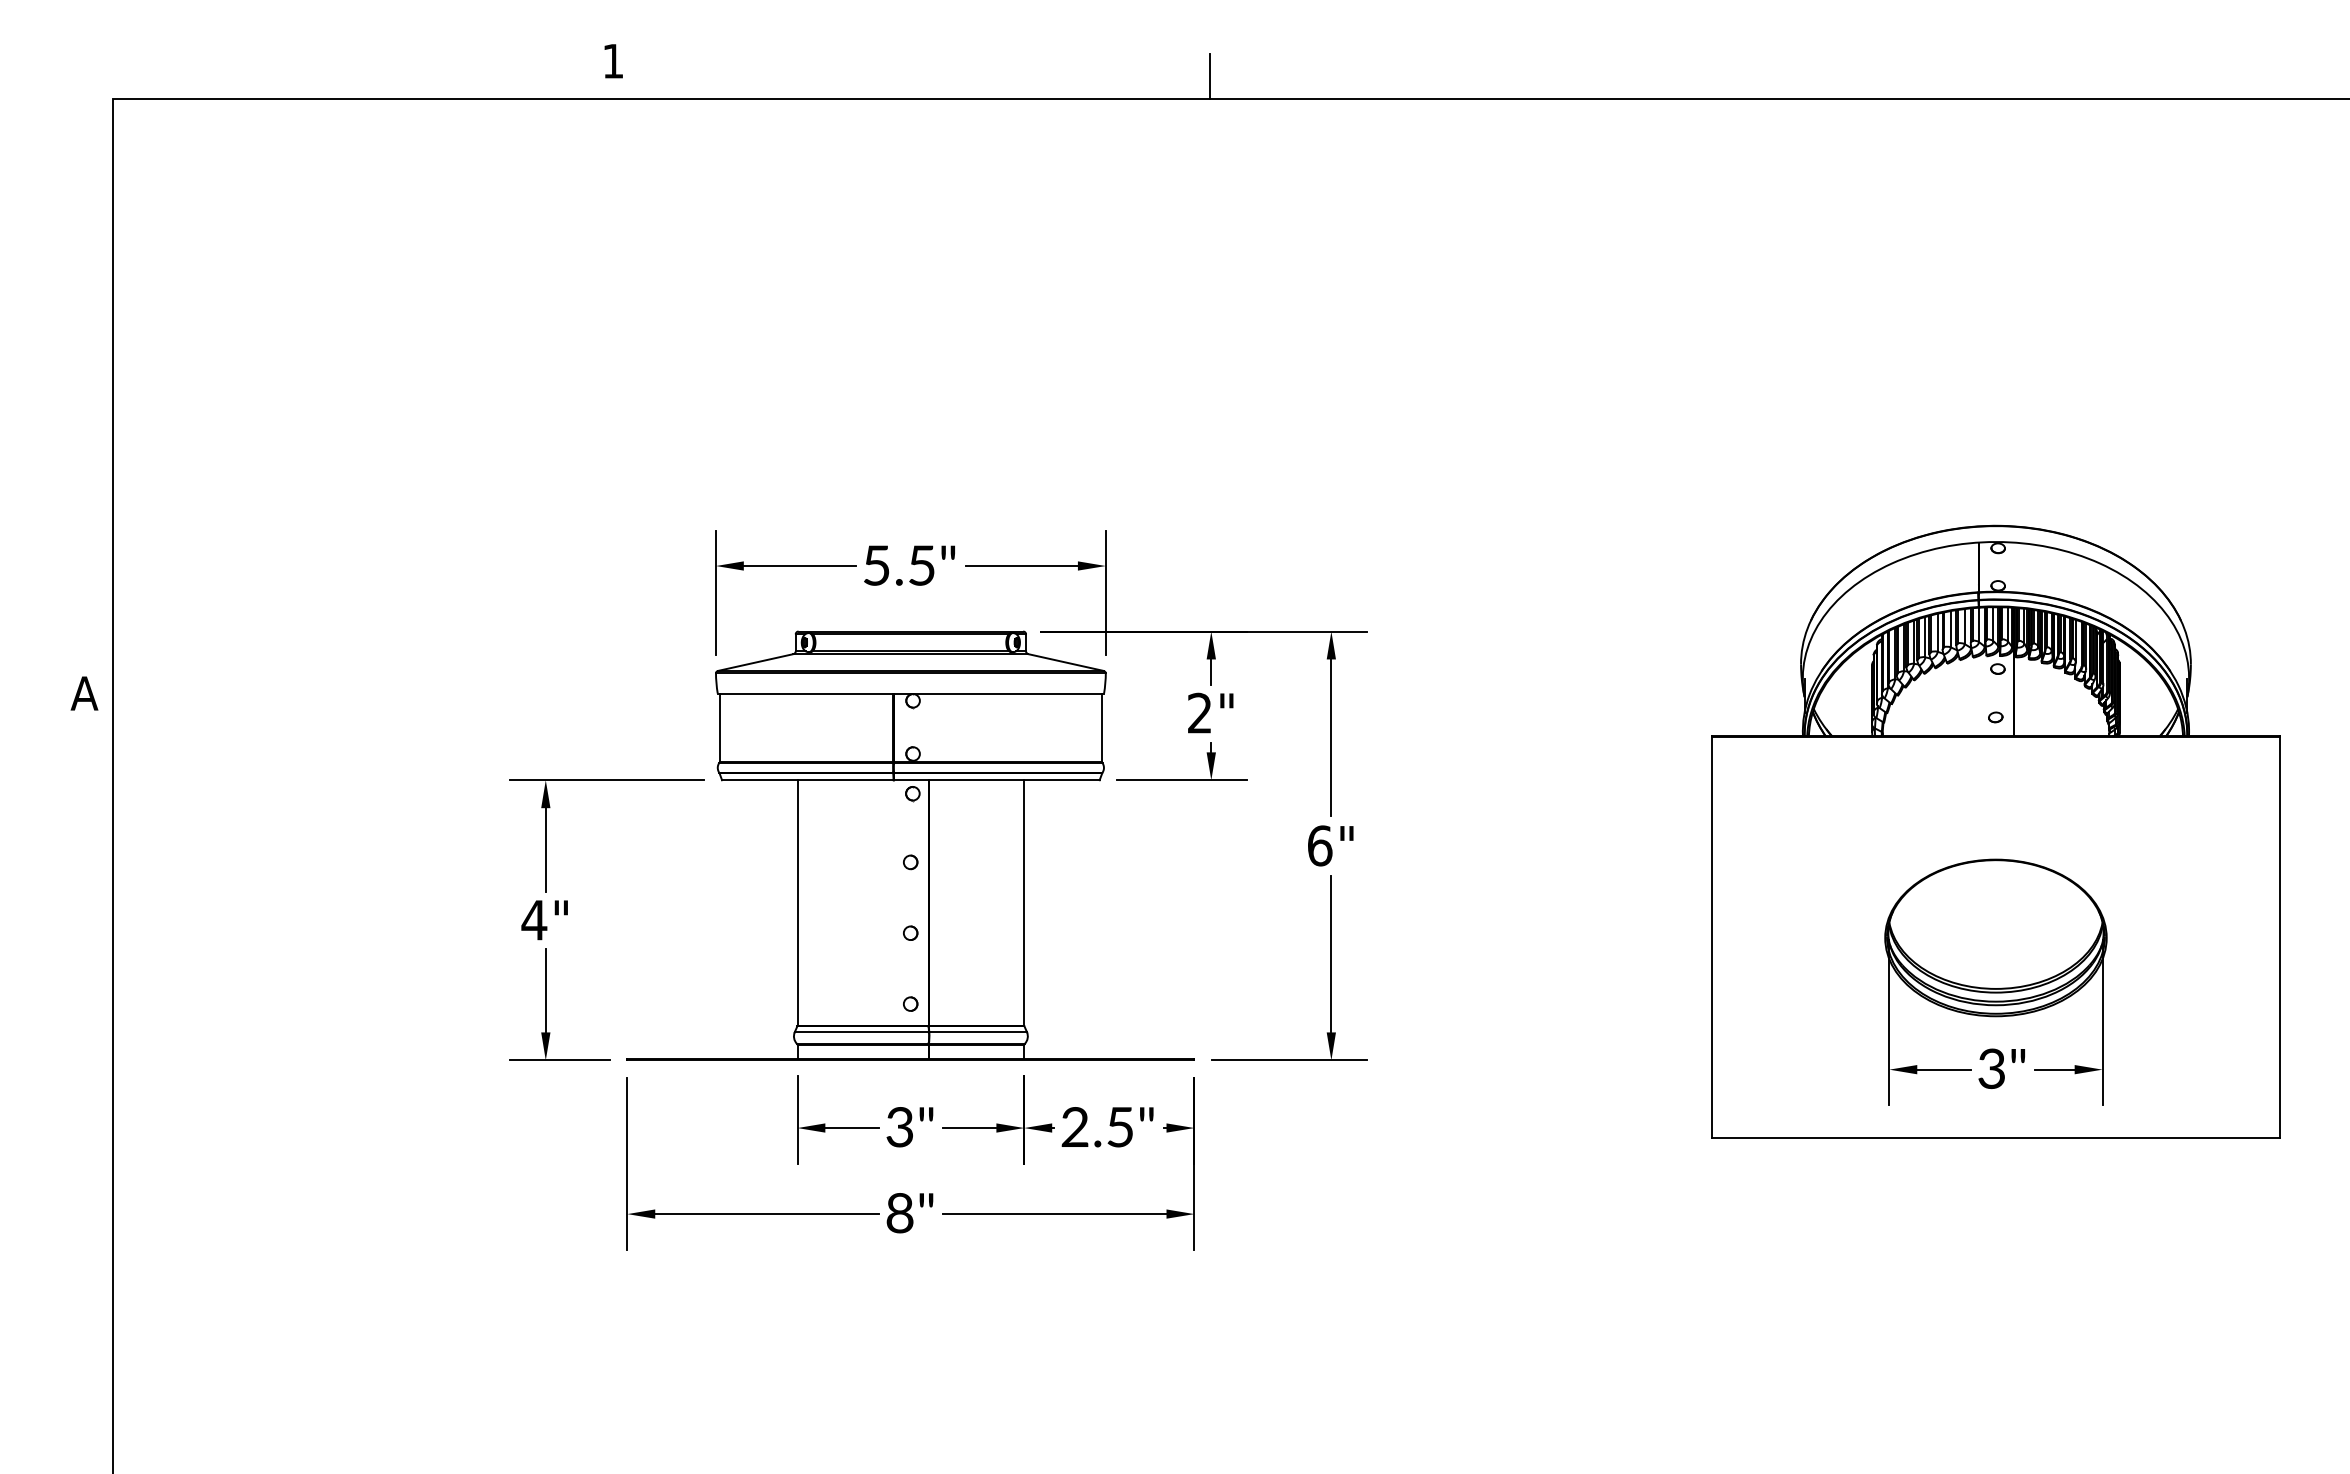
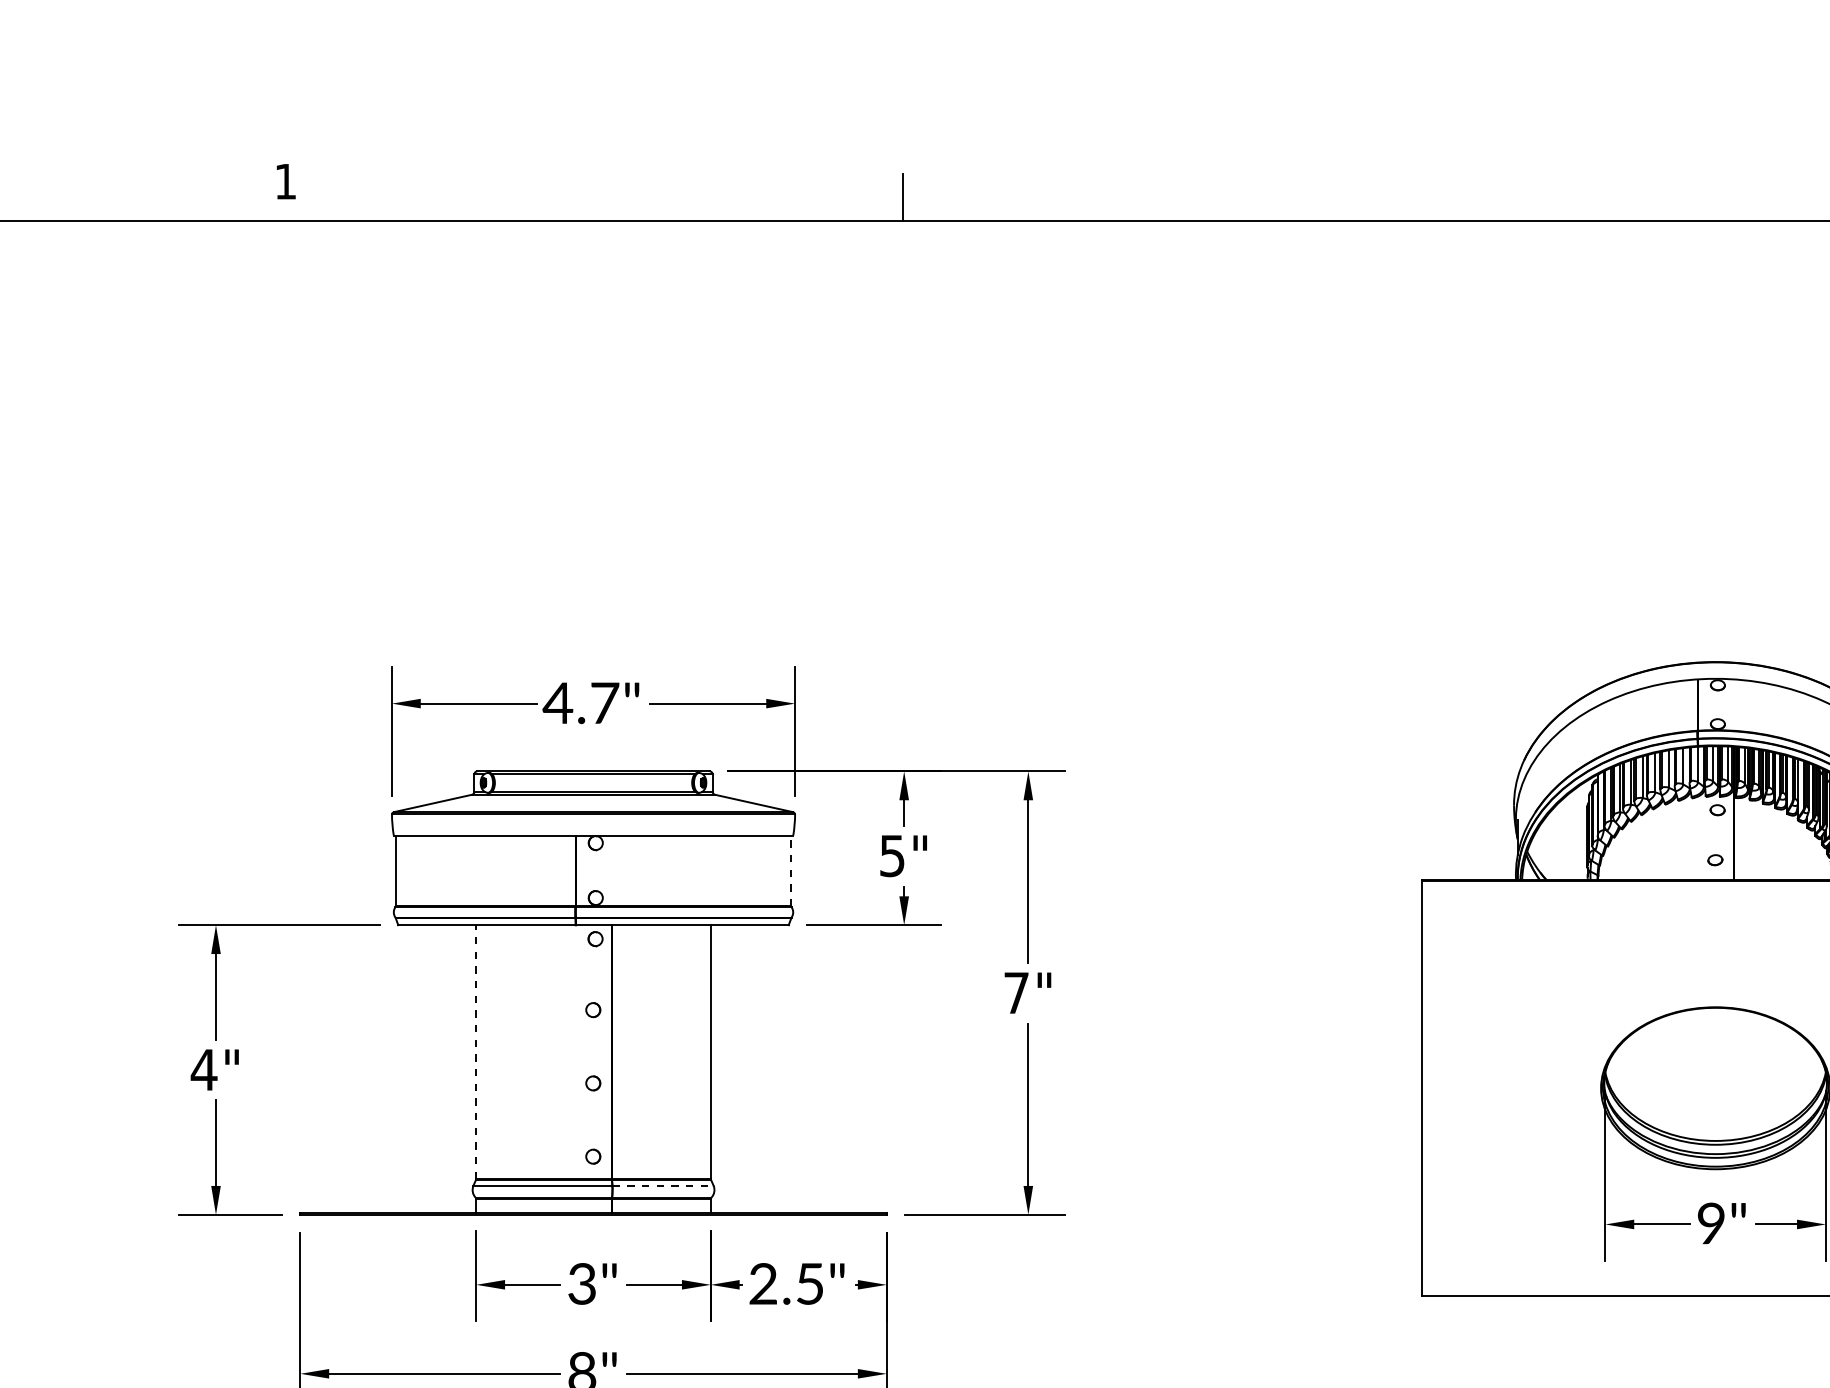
text: (898, 565) -> (580, 703), 5.5" -> 4.7"
text: (1199, 712) -> (891, 855), 2" -> 5"
line: (1102, 727) -> (791, 870), solid -> dashed
text: (1320, 845) -> (1017, 992), 6" -> 7"
line: (797, 902) -> (476, 1051), solid -> dashed
line: (978, 1032) -> (663, 1186), solid -> dashed
text: (1991, 1068) -> (1710, 1223), 3" -> 9"

